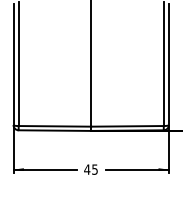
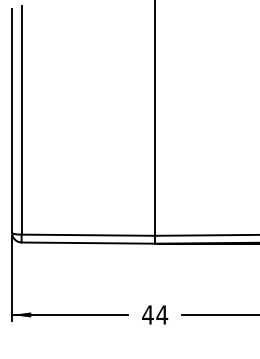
text: (94, 169) -> (161, 314), 45 -> 44

